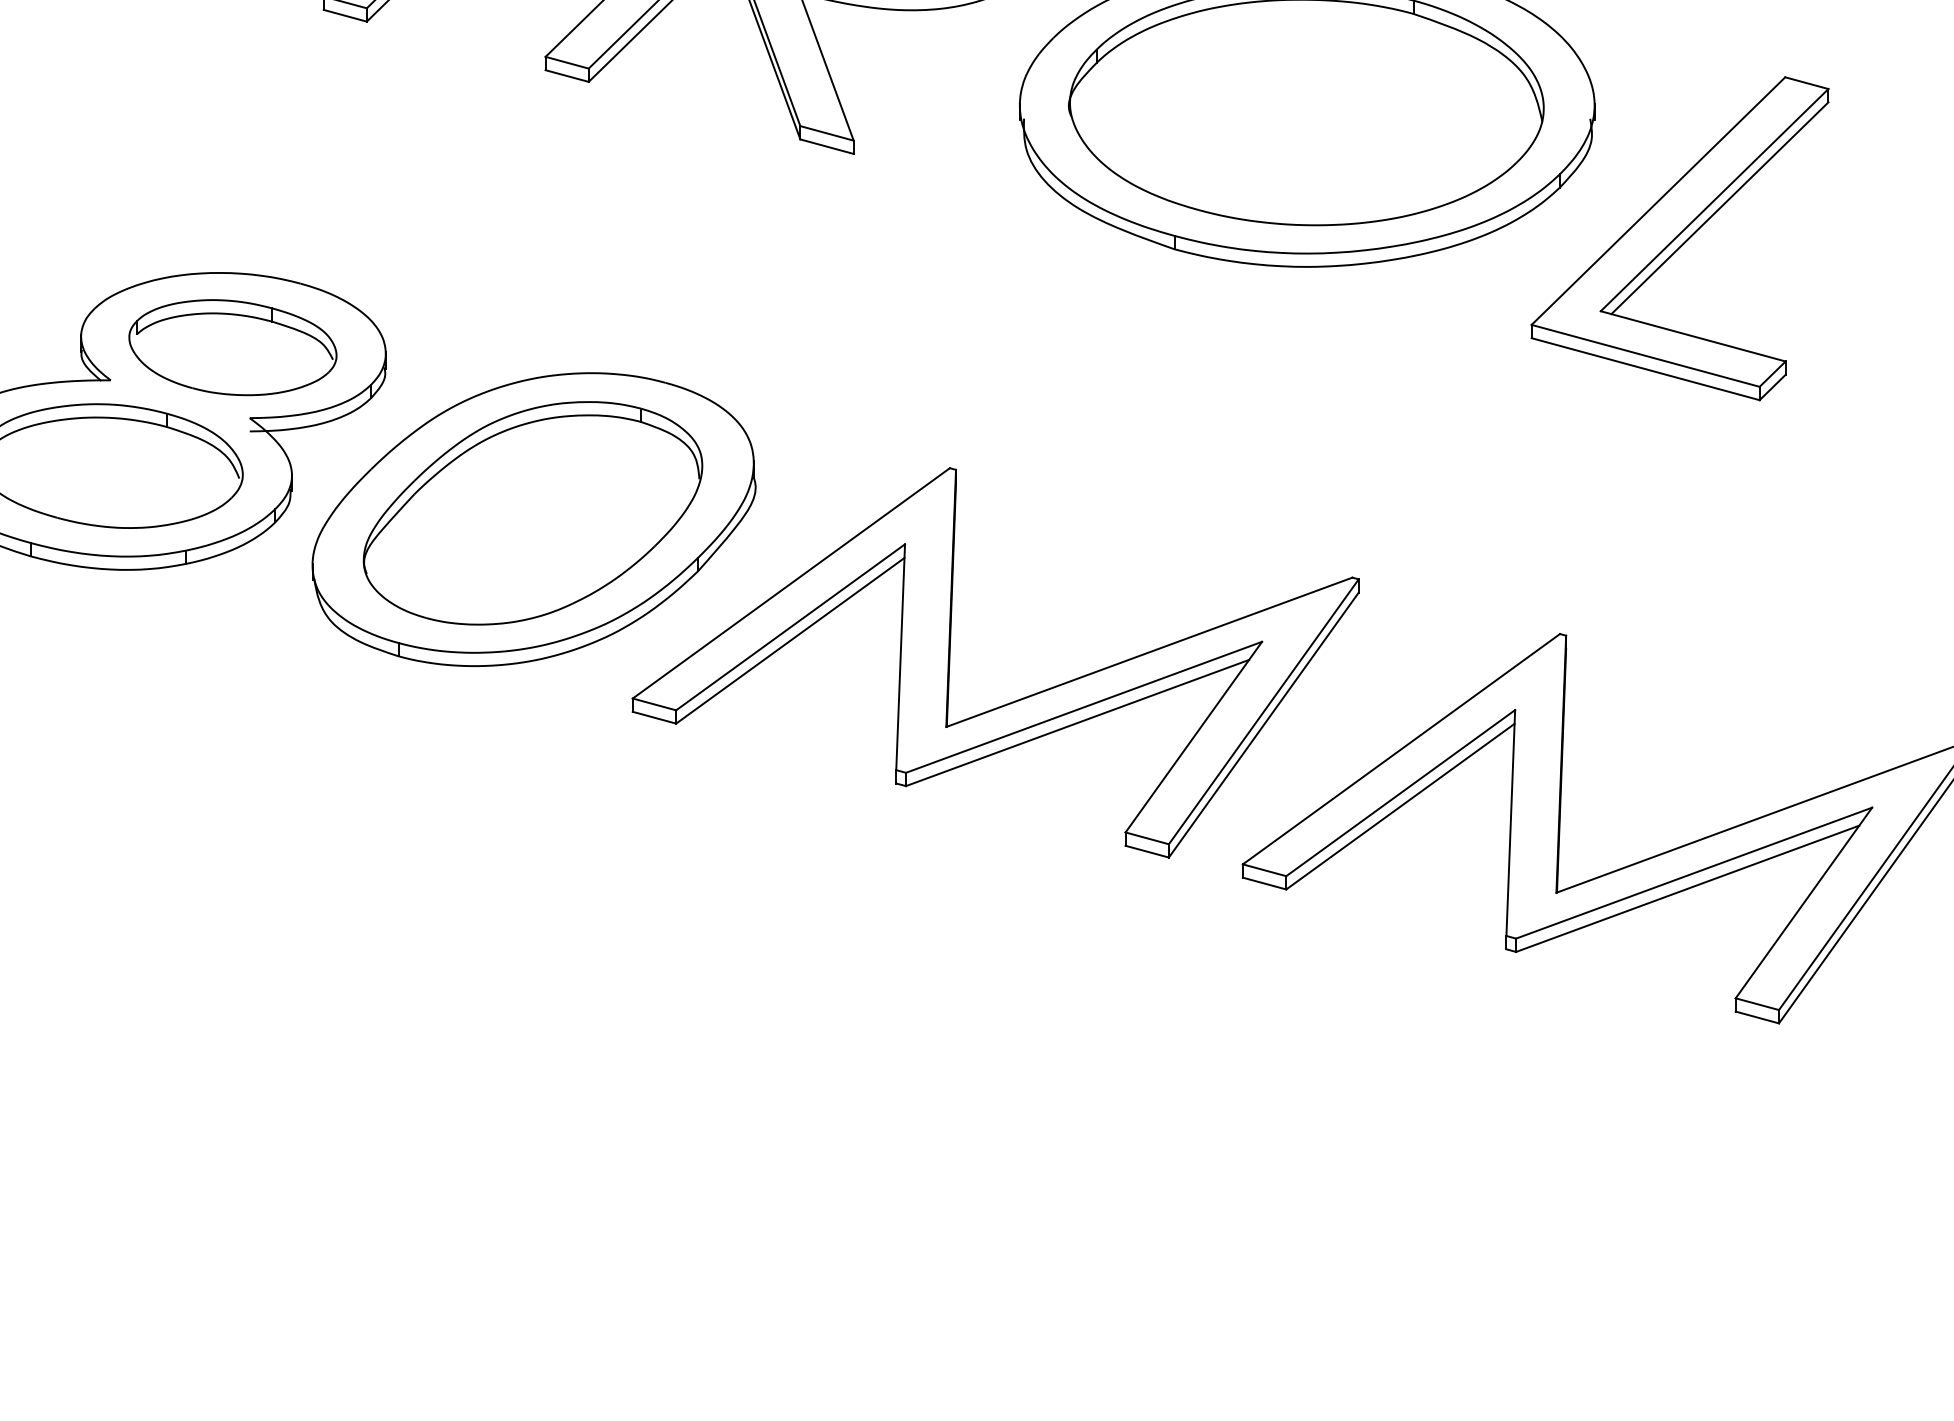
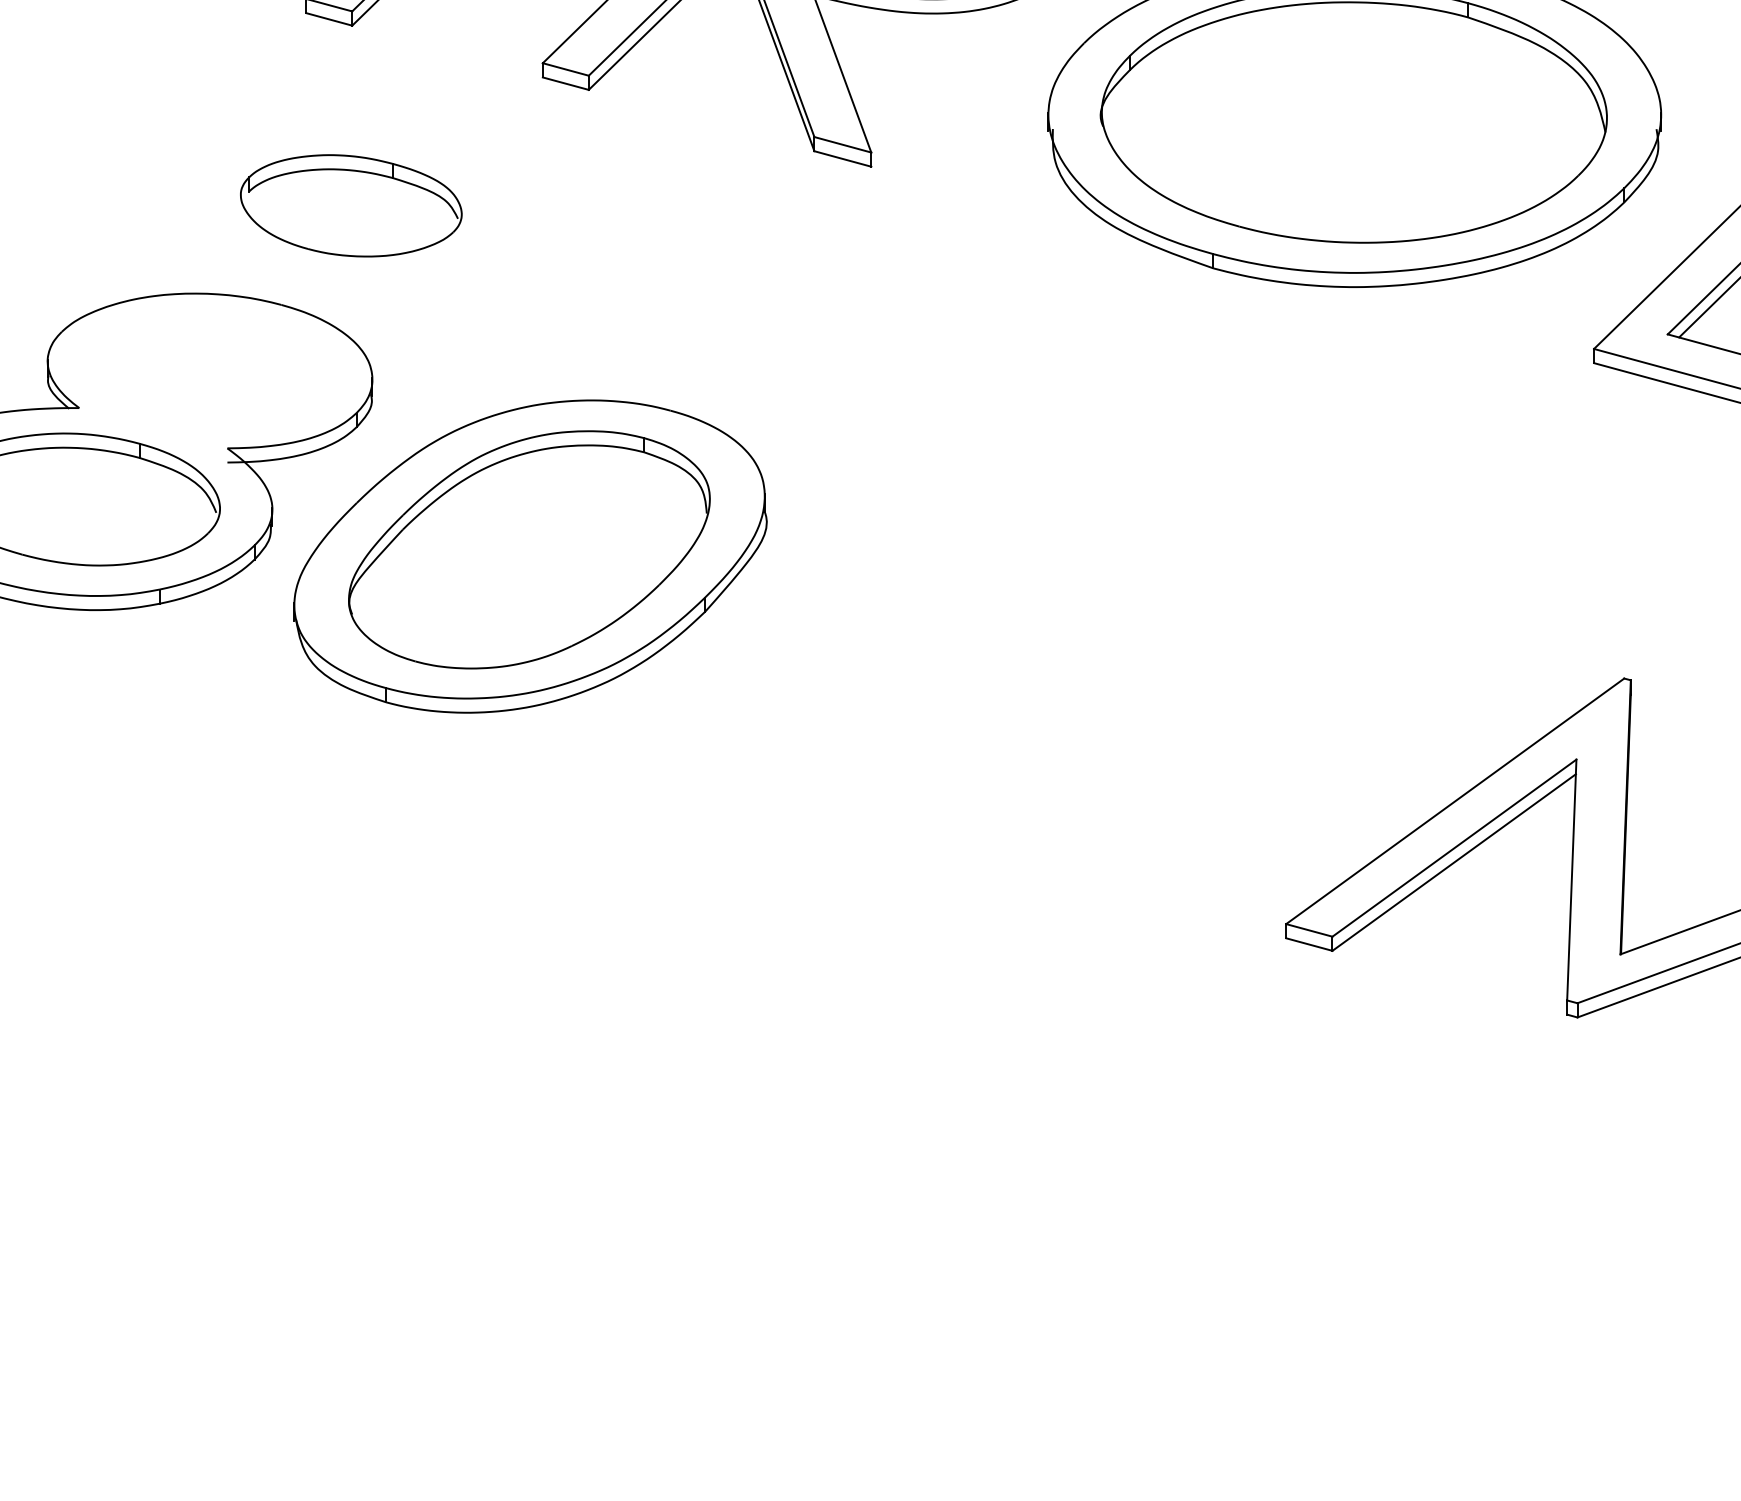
part: (232, 347) -> (350, 205), moved
part: (1009, 702) -> (1037, 751), removed

